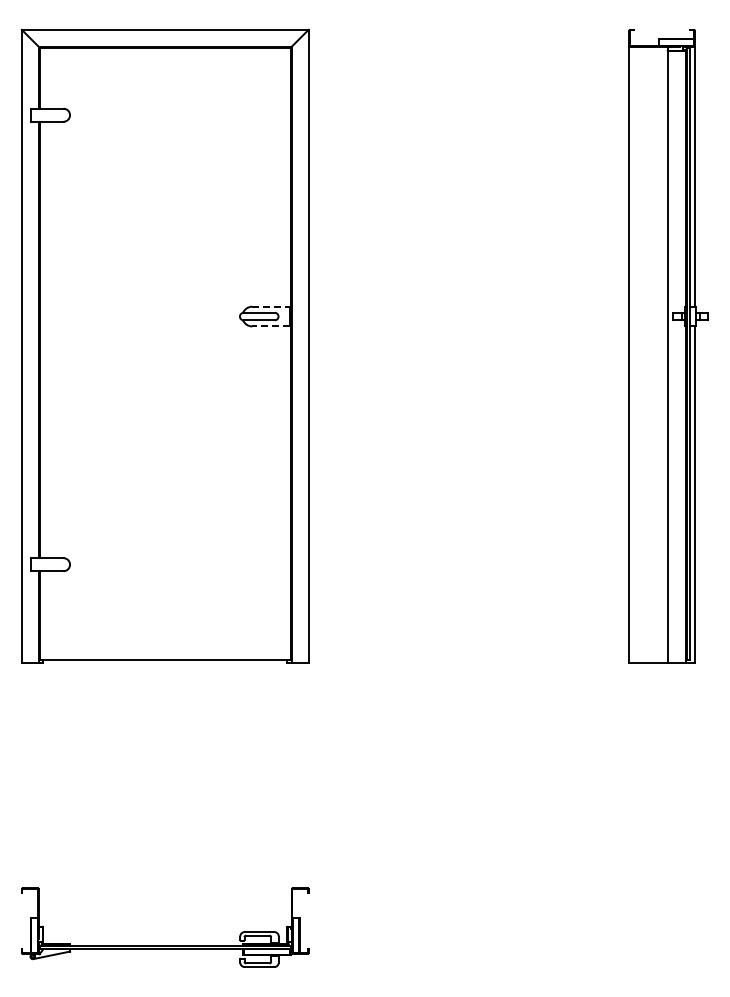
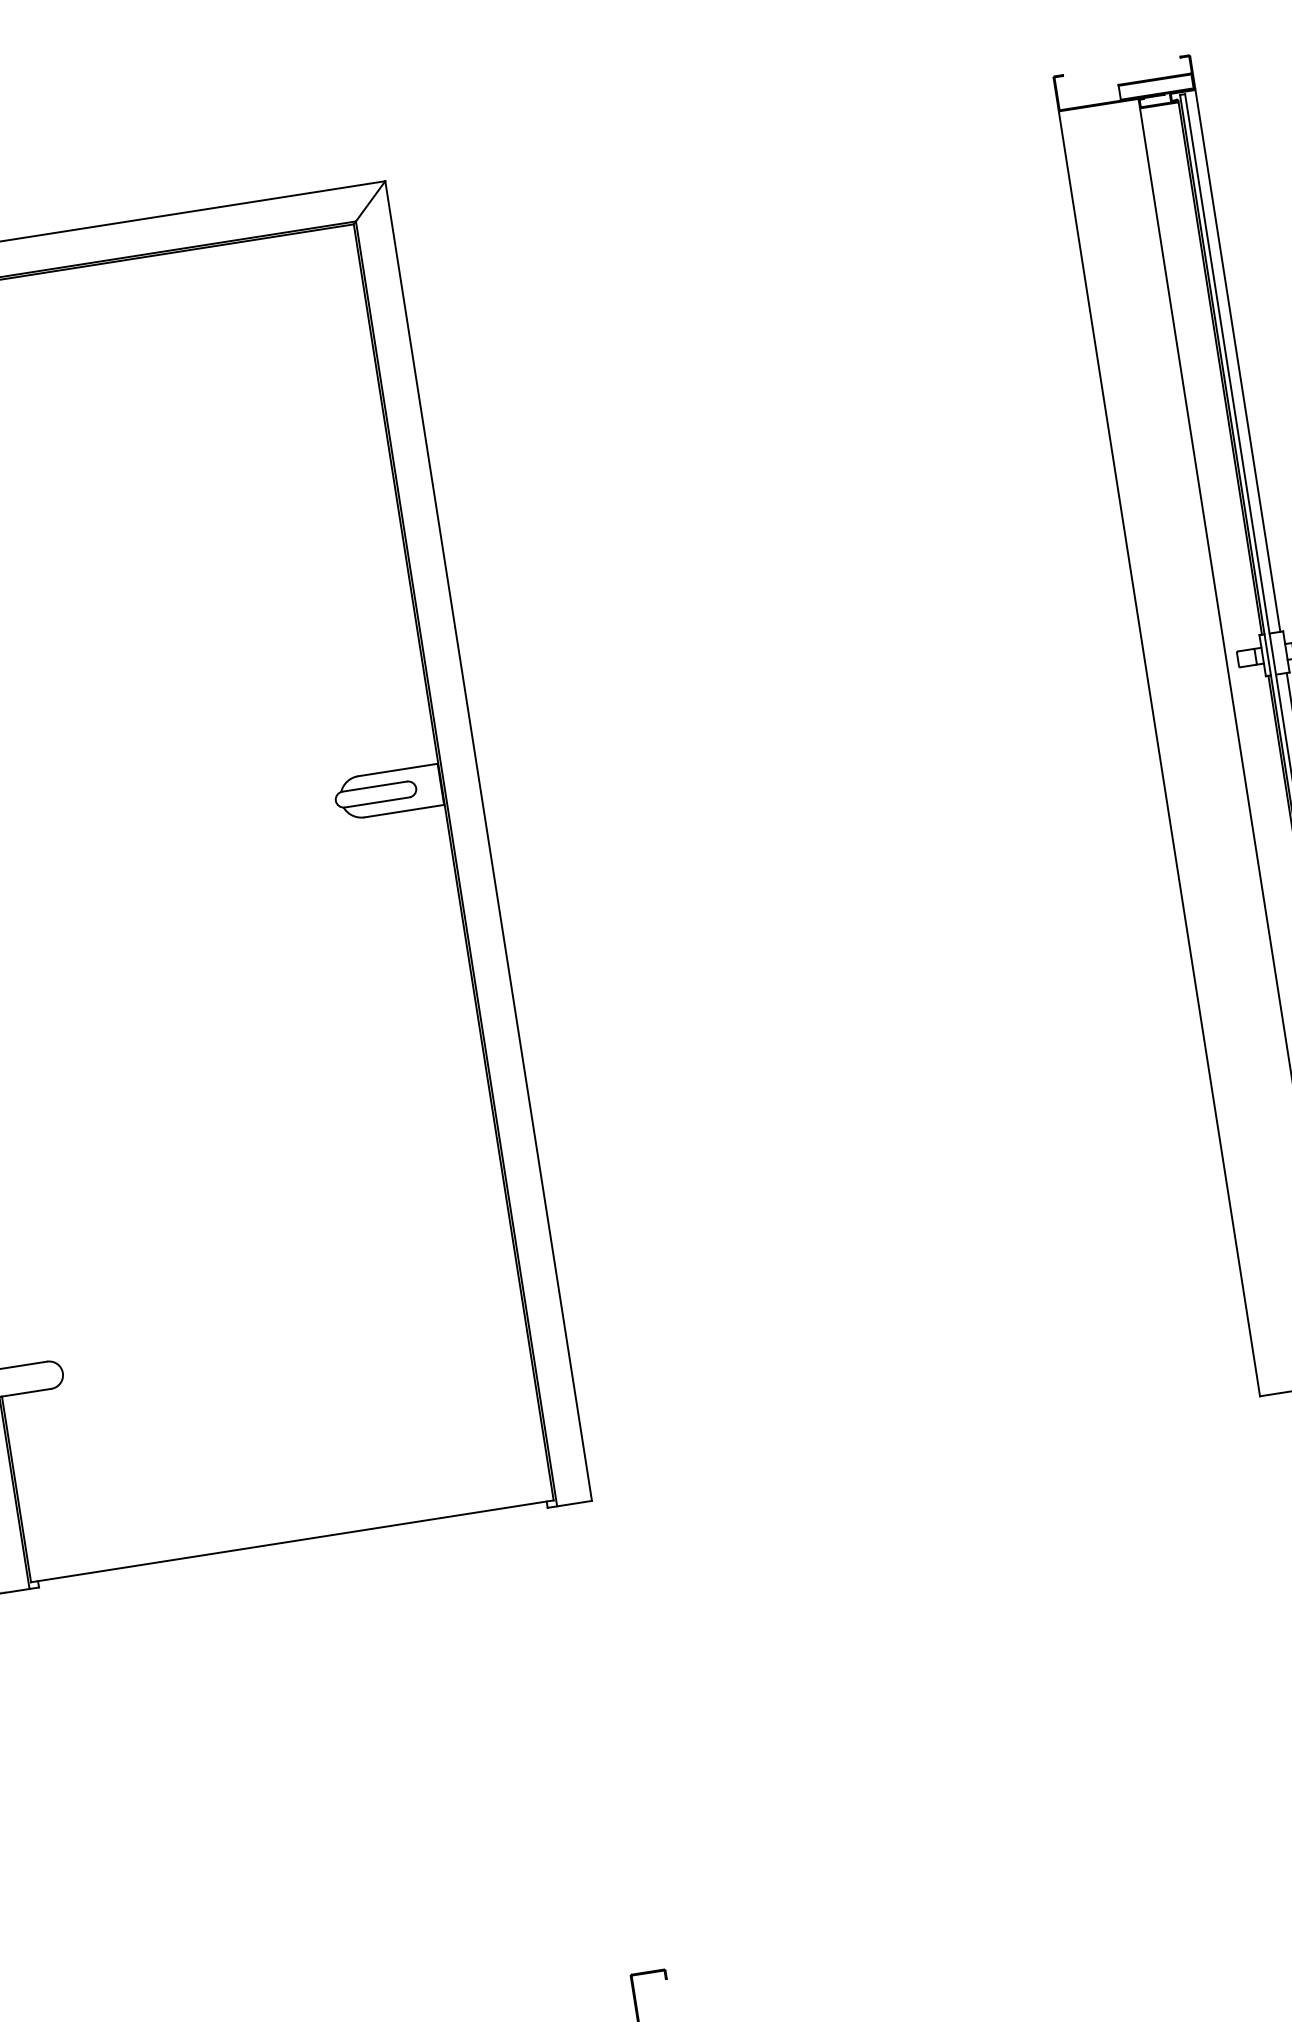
line: (271, 306) -> (398, 769), dashed -> solid
line: (270, 326) -> (402, 811), dashed -> solid

